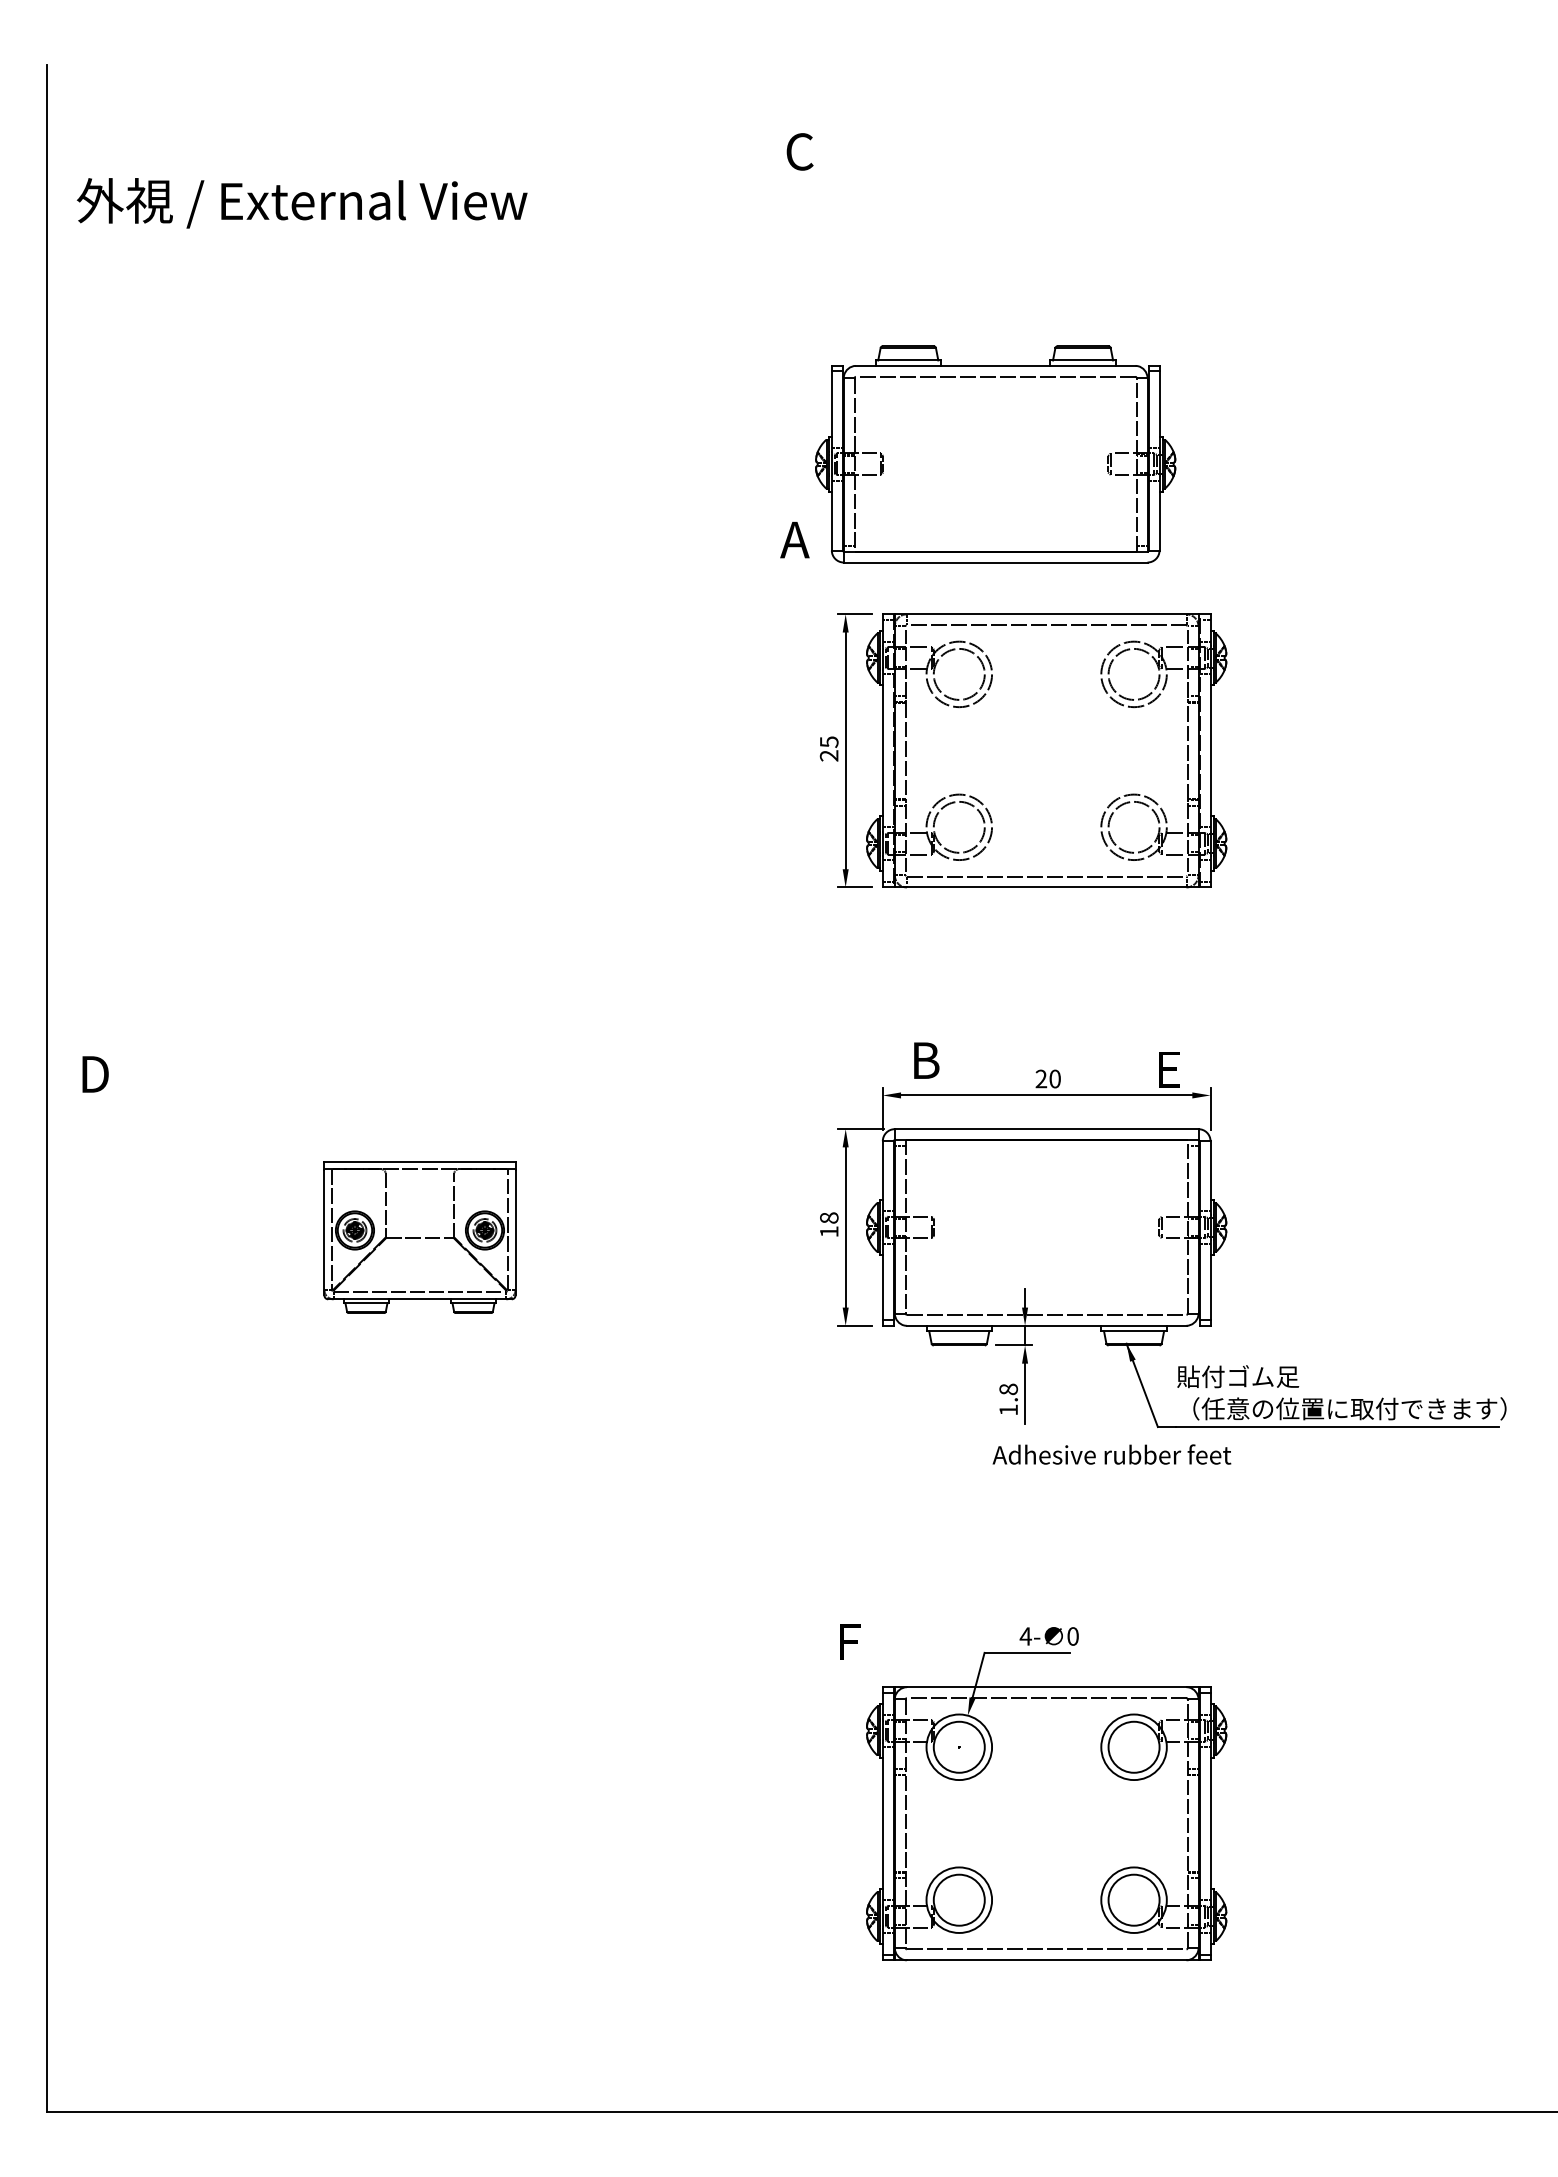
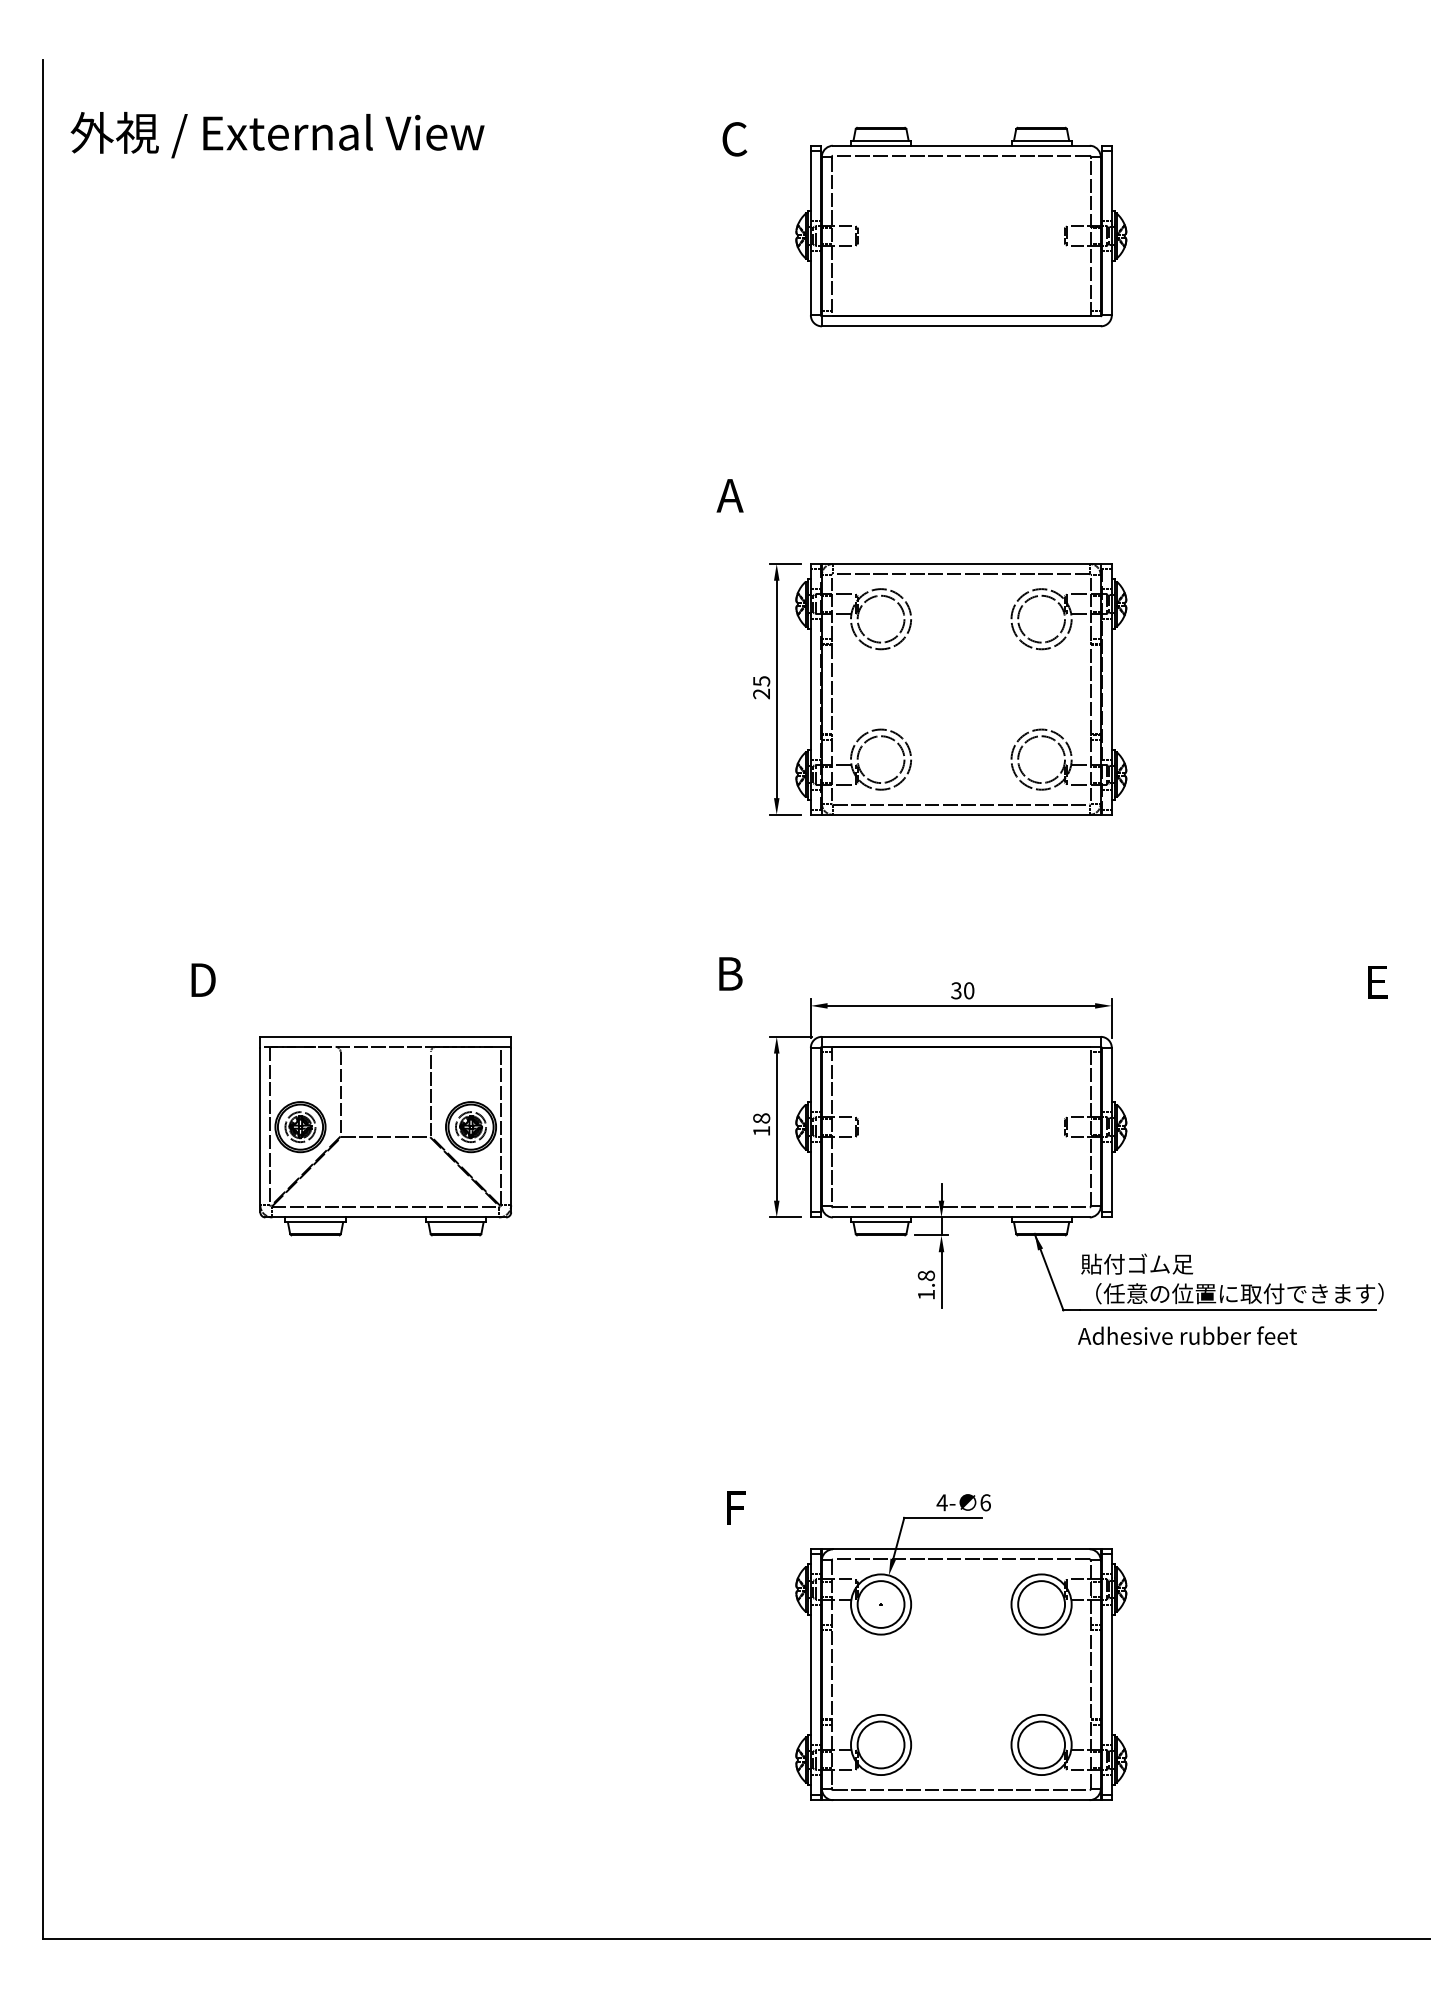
text: (302, 203) -> (277, 135), moved
part: (995, 454) -> (961, 227), moved
text: (926, 1060) -> (730, 973), moved
text: (1169, 1069) -> (1378, 982), moved
text: (95, 1074) -> (203, 980), moved
text: (1041, 1079) -> (956, 991), 20 -> 30
part: (419, 1237) -> (385, 1136), size x1.43
text: (1111, 1454) -> (1187, 1335), moved
text: (1072, 1636) -> (985, 1502), 0 -> 6
text: (850, 1641) -> (737, 1507), moved

